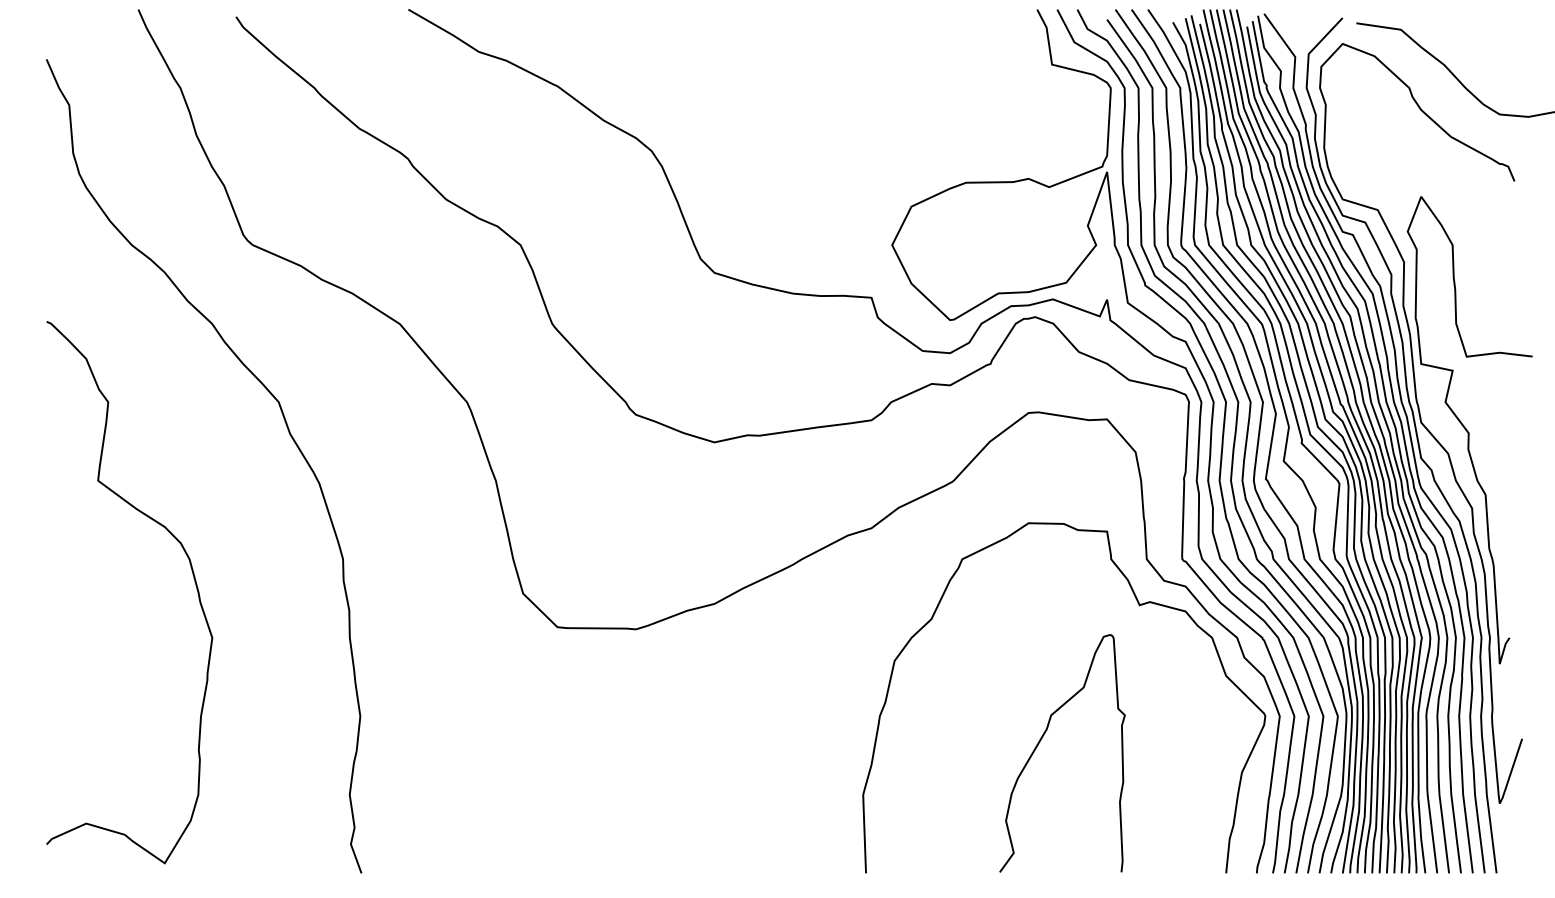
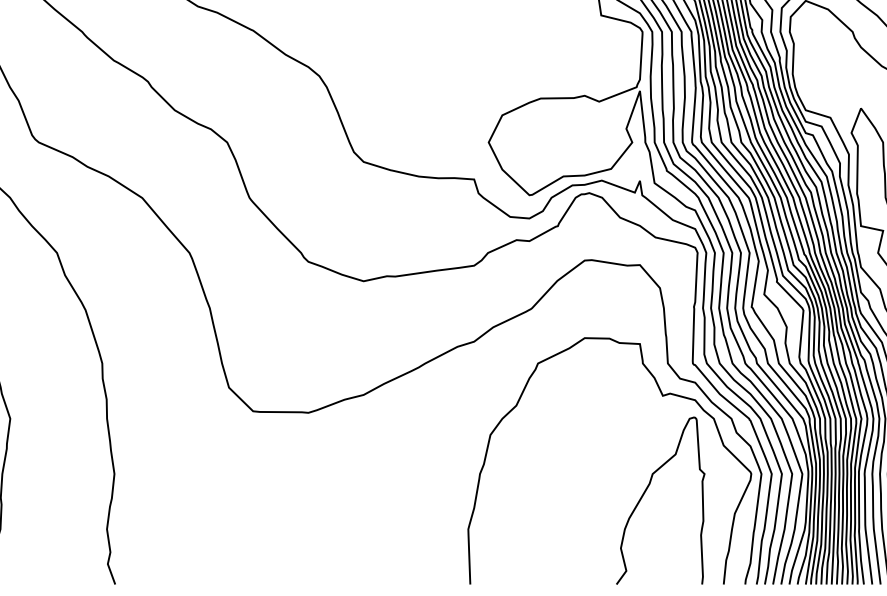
curve: (1040, 742) -> (645, 493), moved

